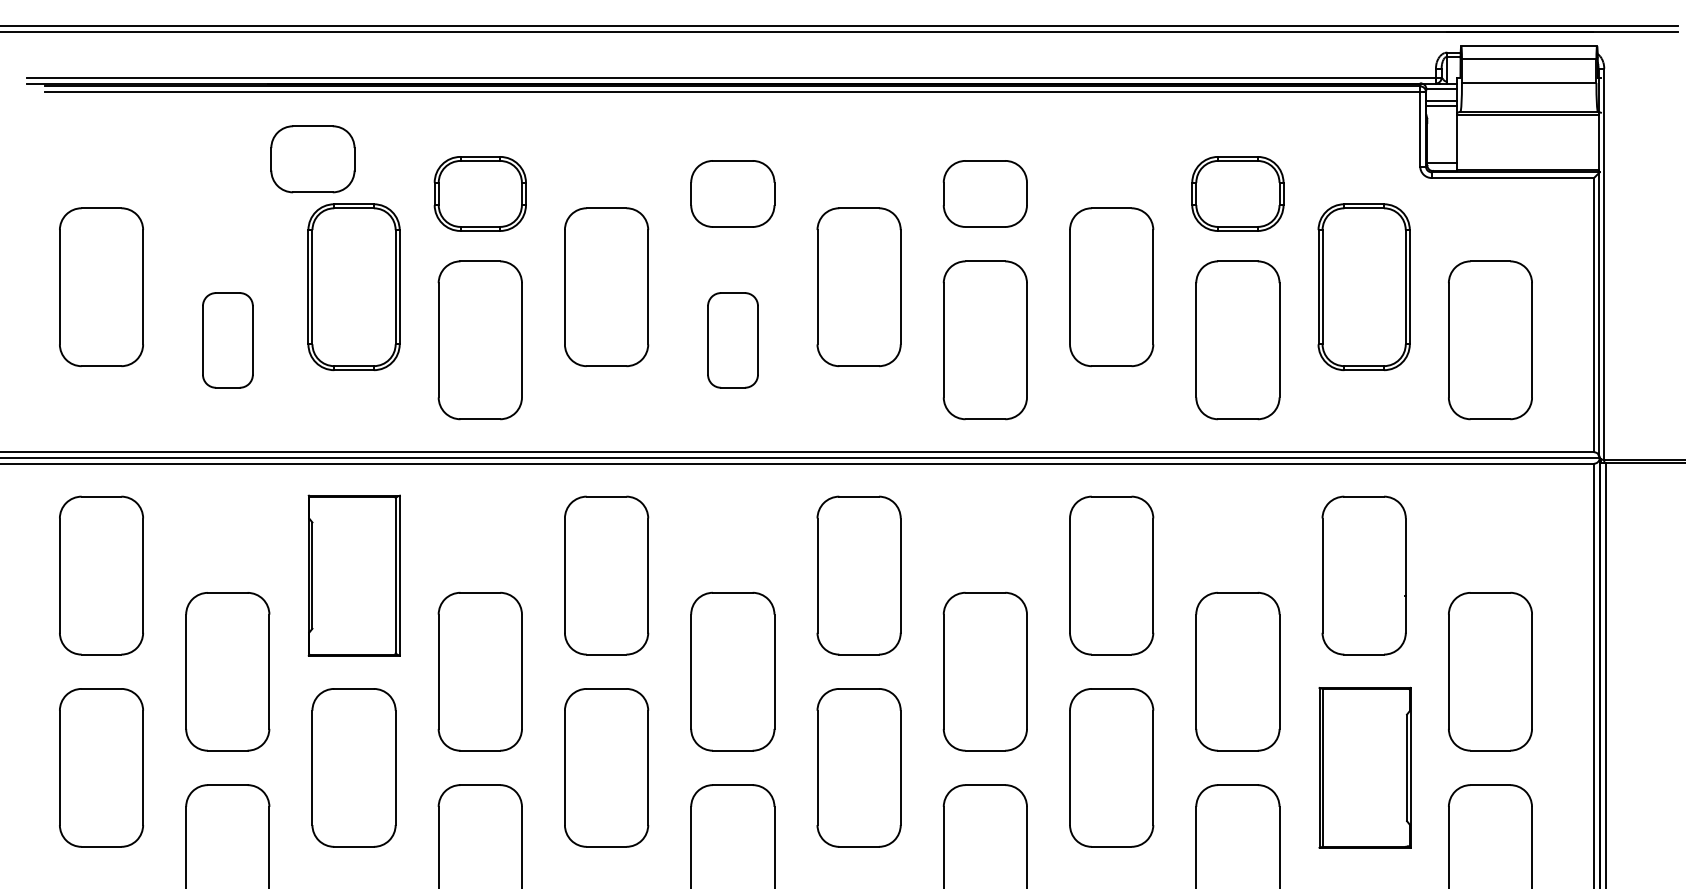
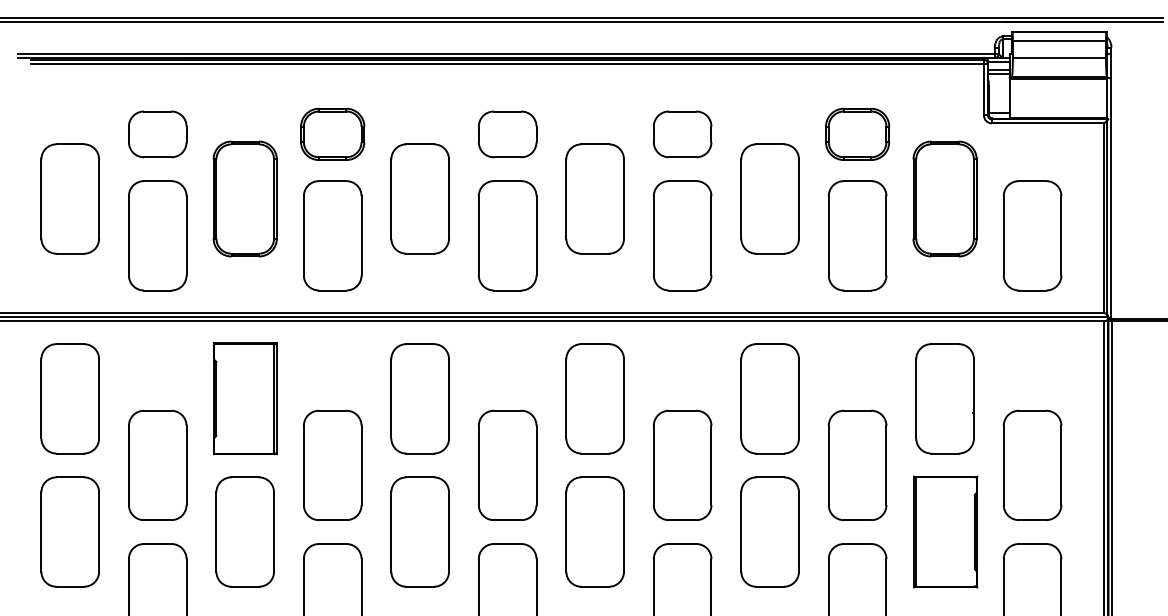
part: (312, 159) -> (157, 134), moved
part: (227, 339) -> (157, 235), size x1.67
part: (732, 339) -> (507, 235), size x1.67

